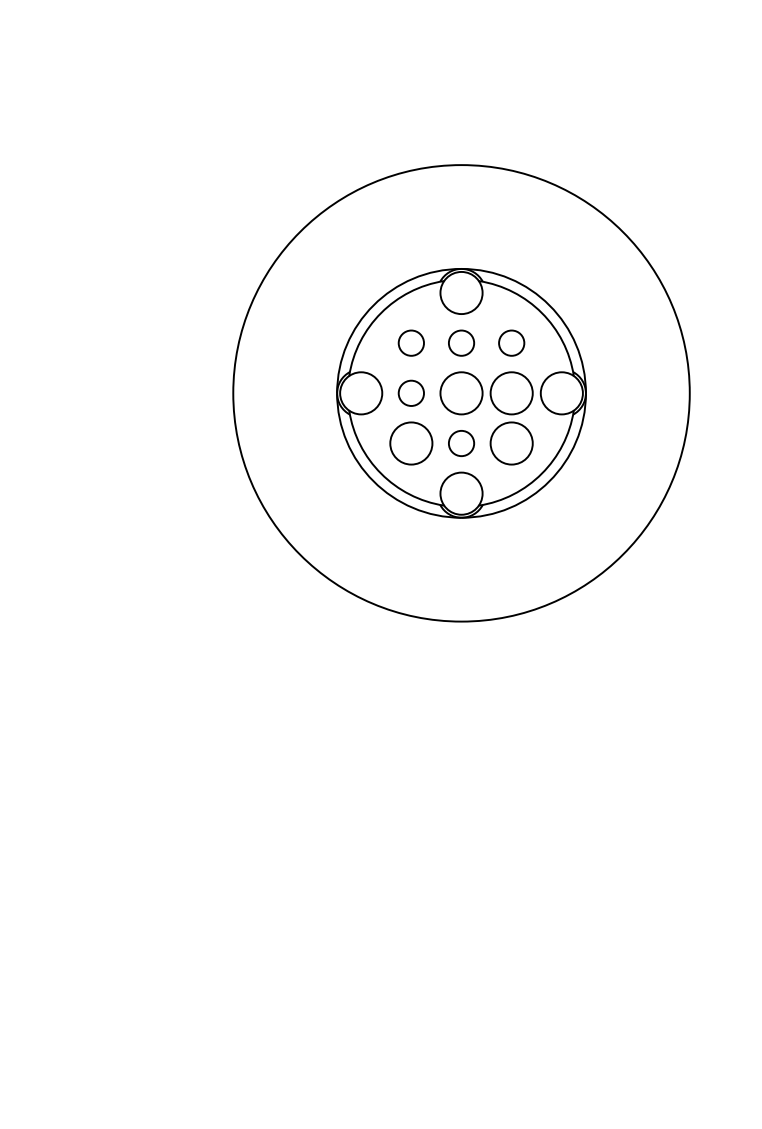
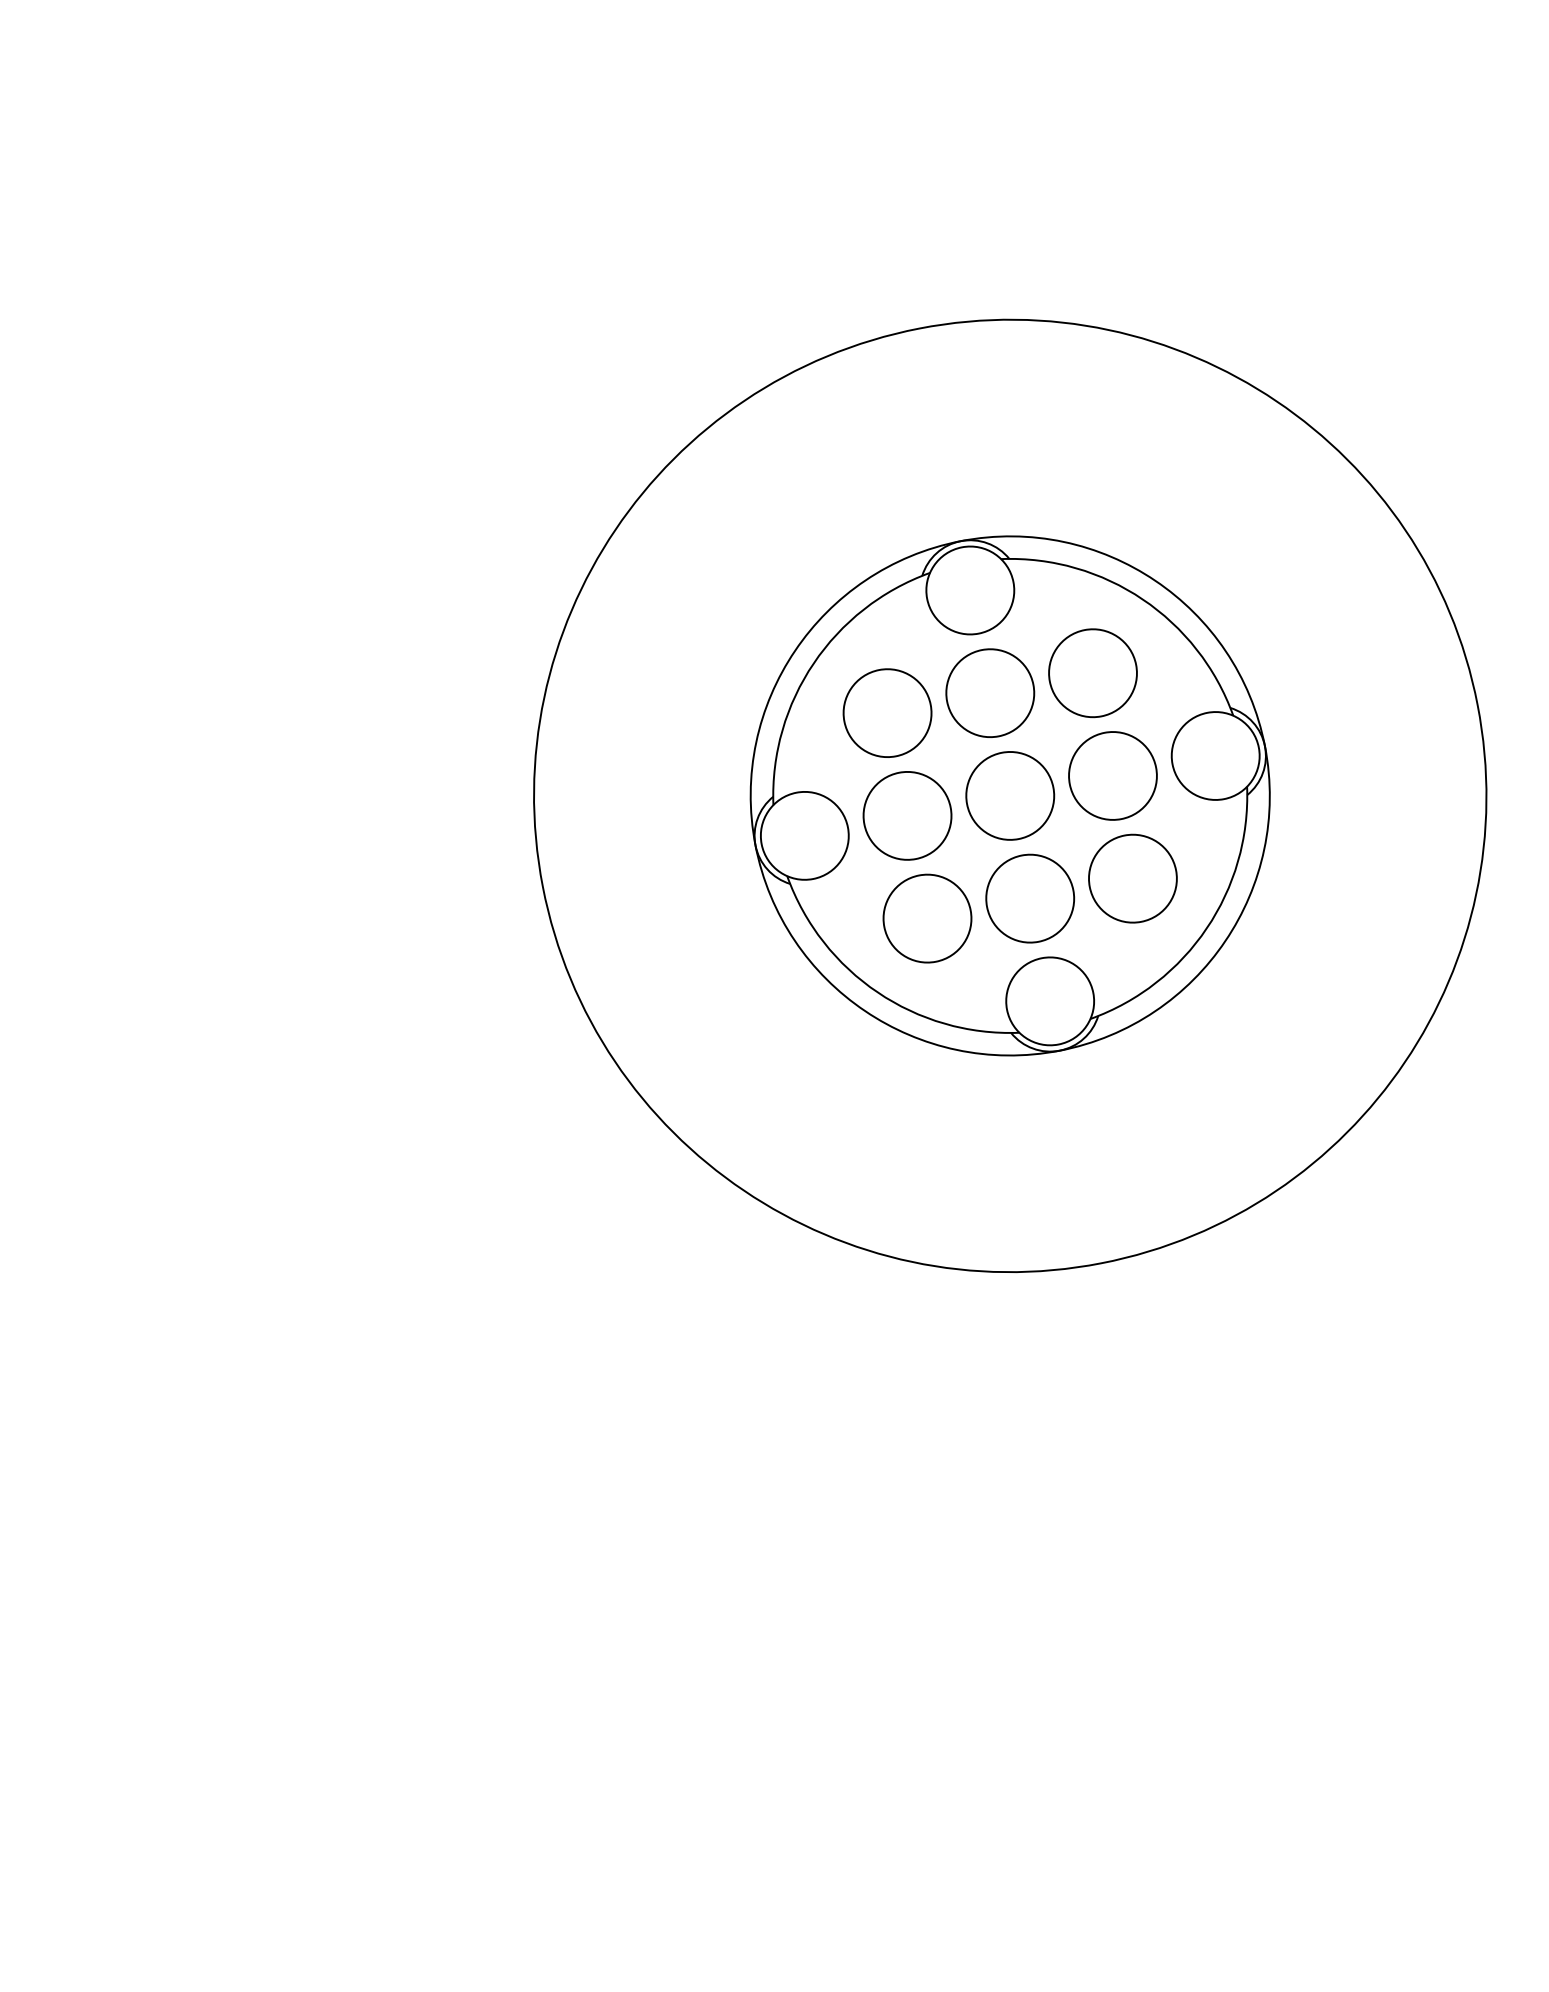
circle: (411, 343) -> (887, 713), size x1.67
circle: (461, 343) -> (990, 693), size x1.67
circle: (511, 343) -> (1092, 673), size x1.67
circle: (411, 393) -> (907, 816), size x1.67
circle: (461, 443) -> (1030, 898), size x1.67

